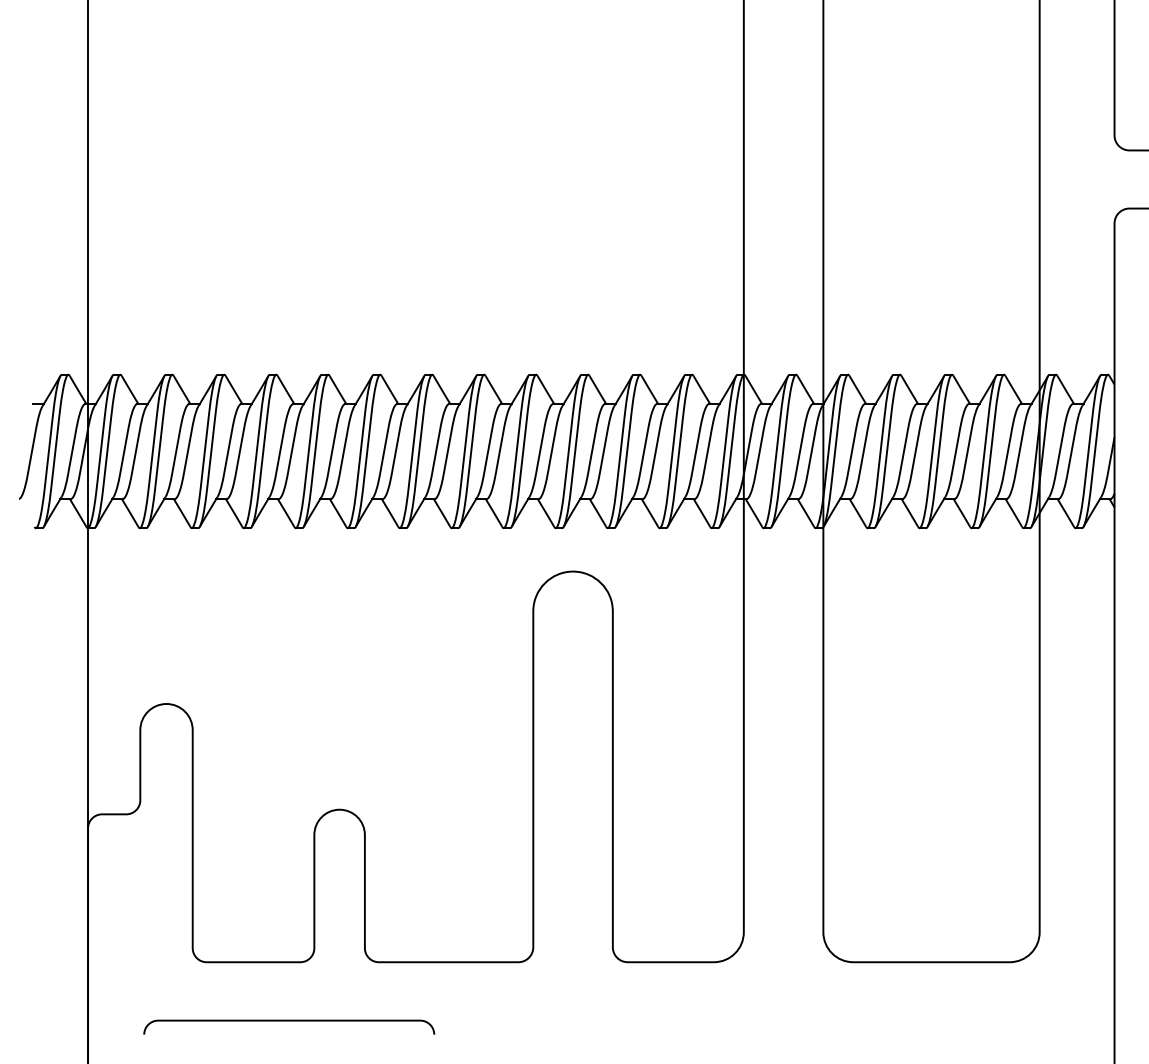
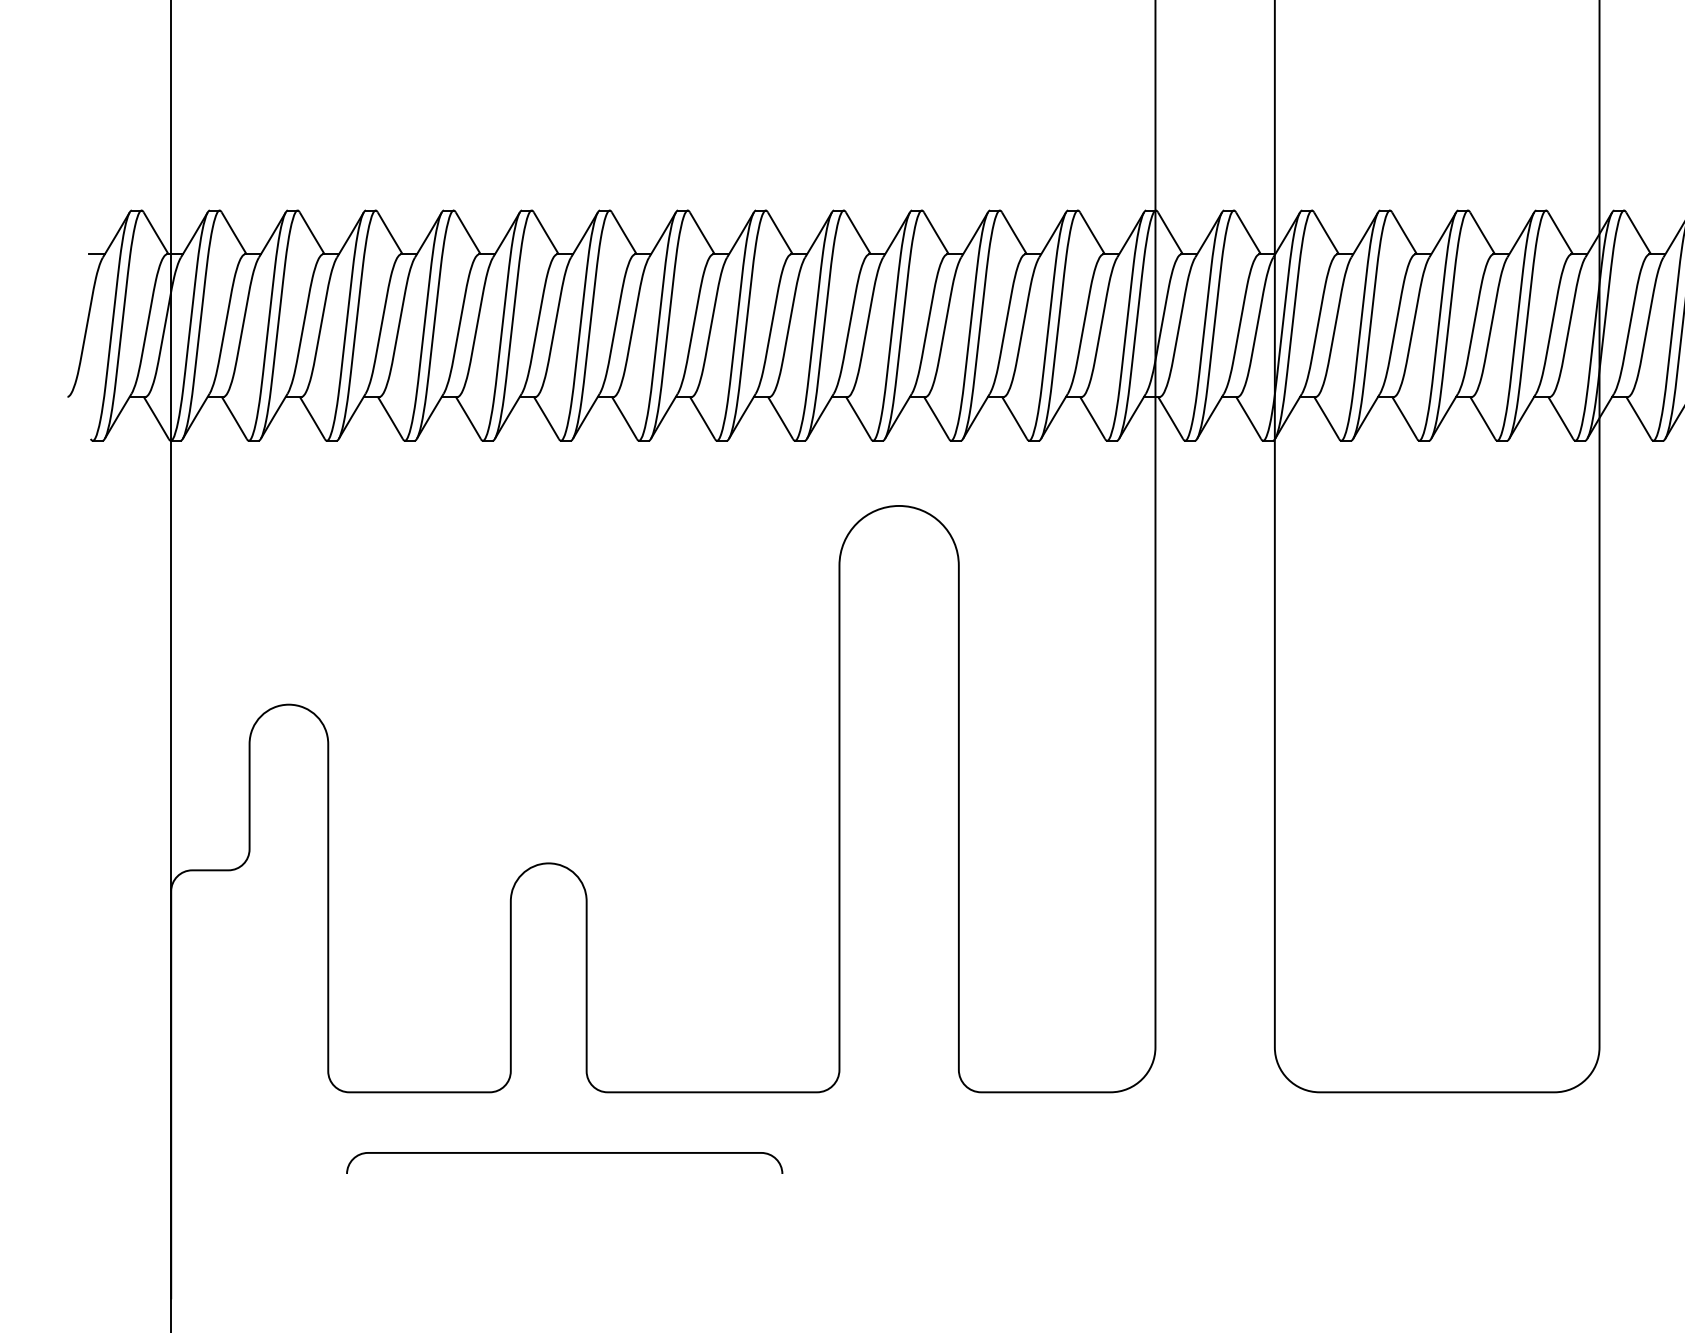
curve: (289, 1021) -> (565, 1154), moved

